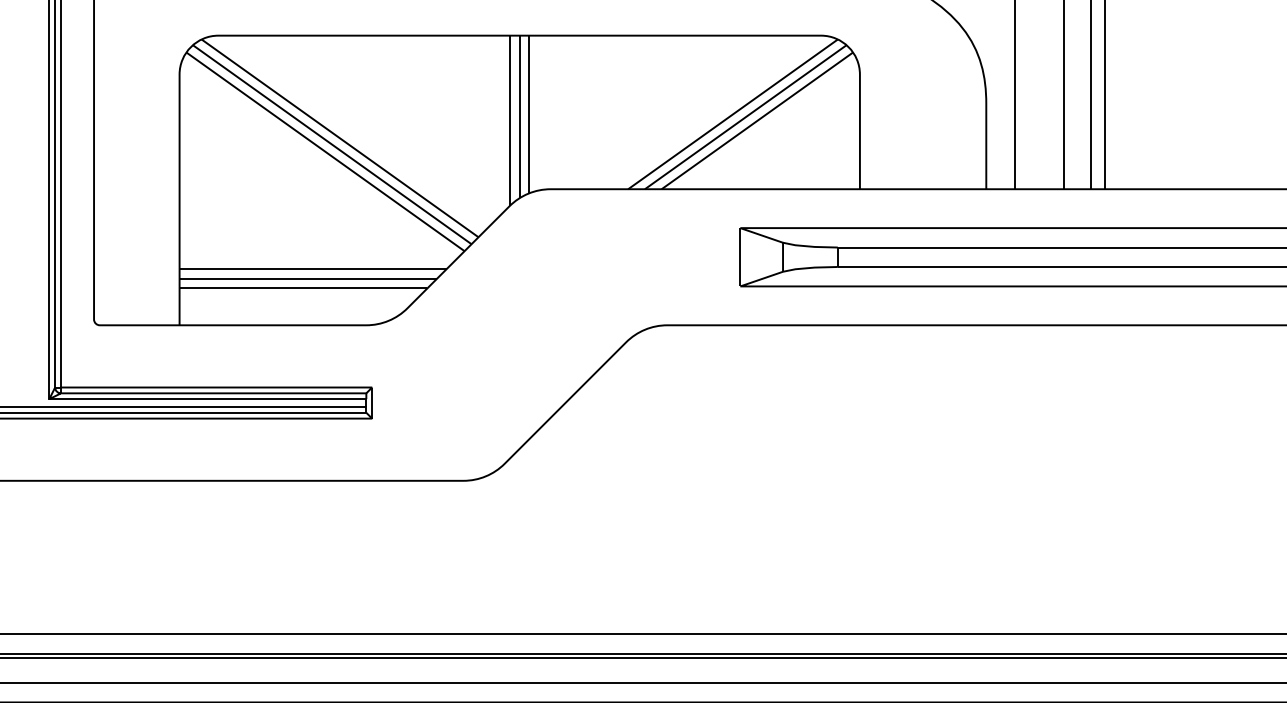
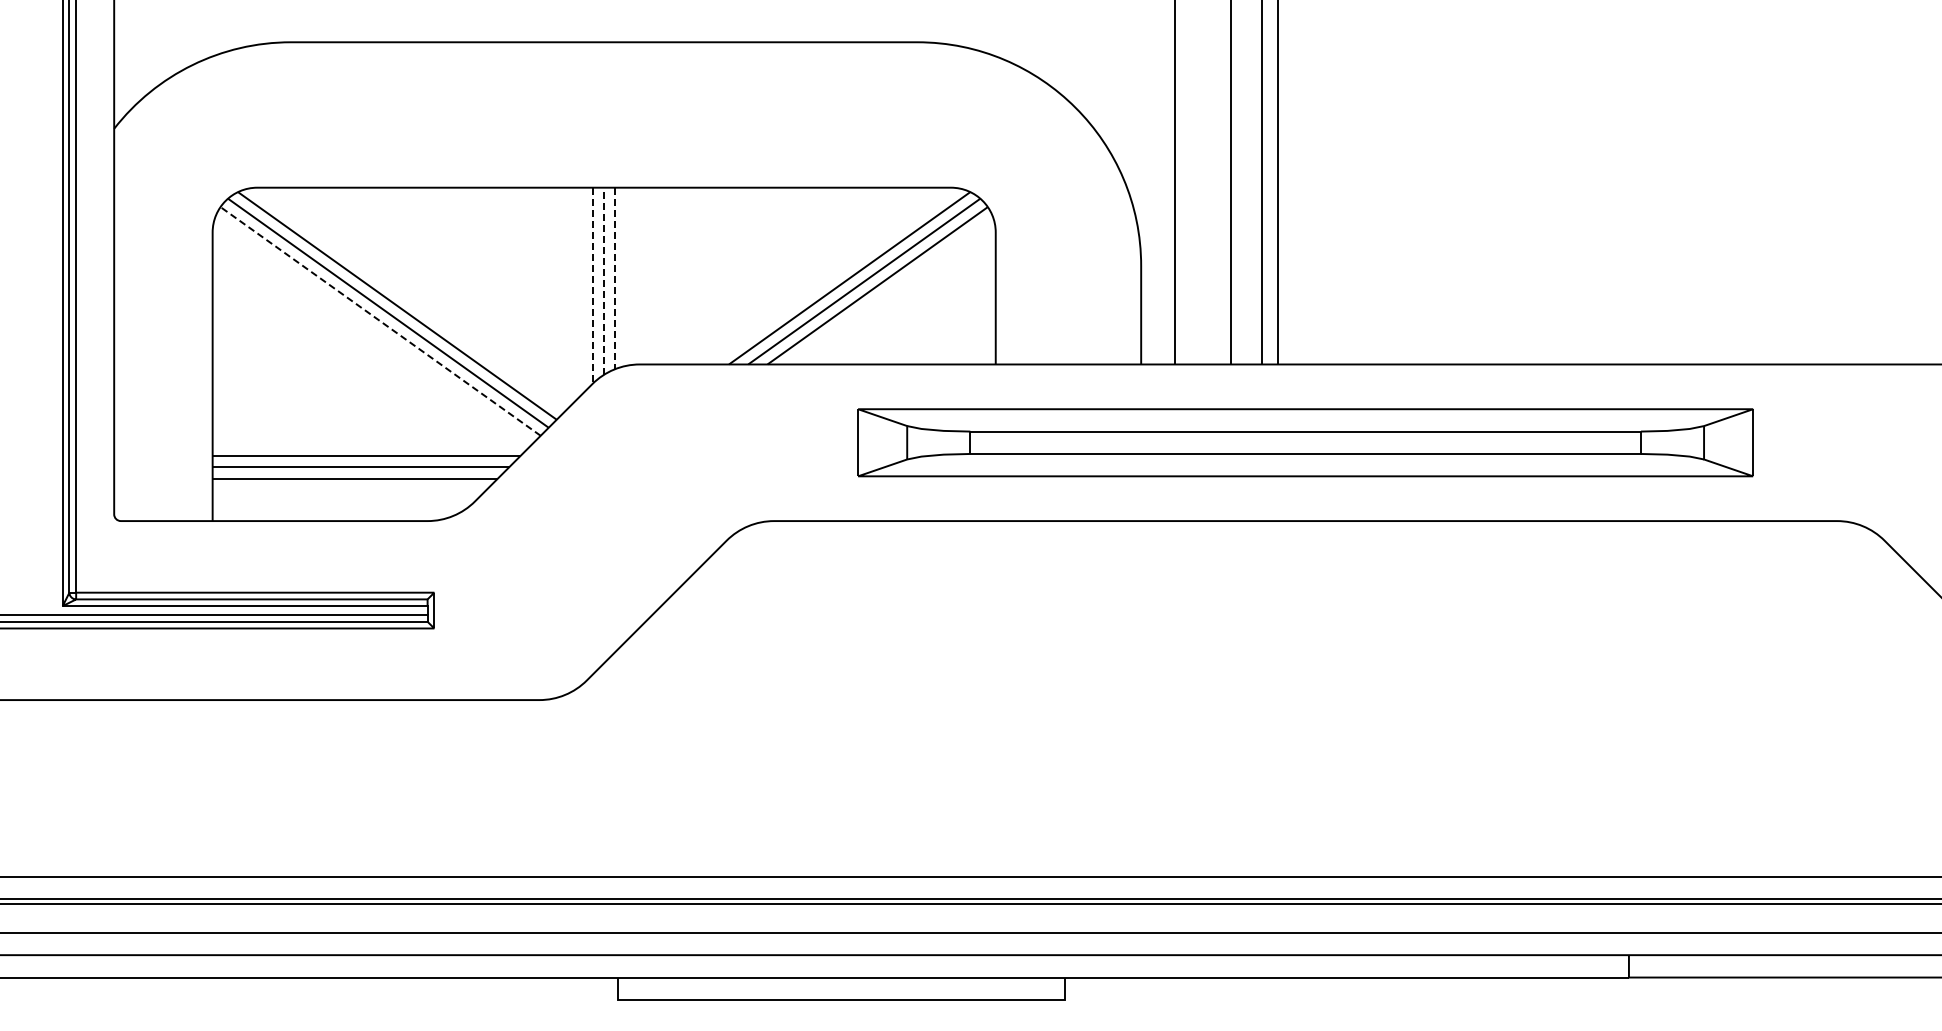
line: (529, 114) -> (615, 278), solid -> dashed
line: (520, 116) -> (604, 280), solid -> dashed
line: (509, 120) -> (592, 285), solid -> dashed
line: (325, 151) -> (380, 321), solid -> dashed

